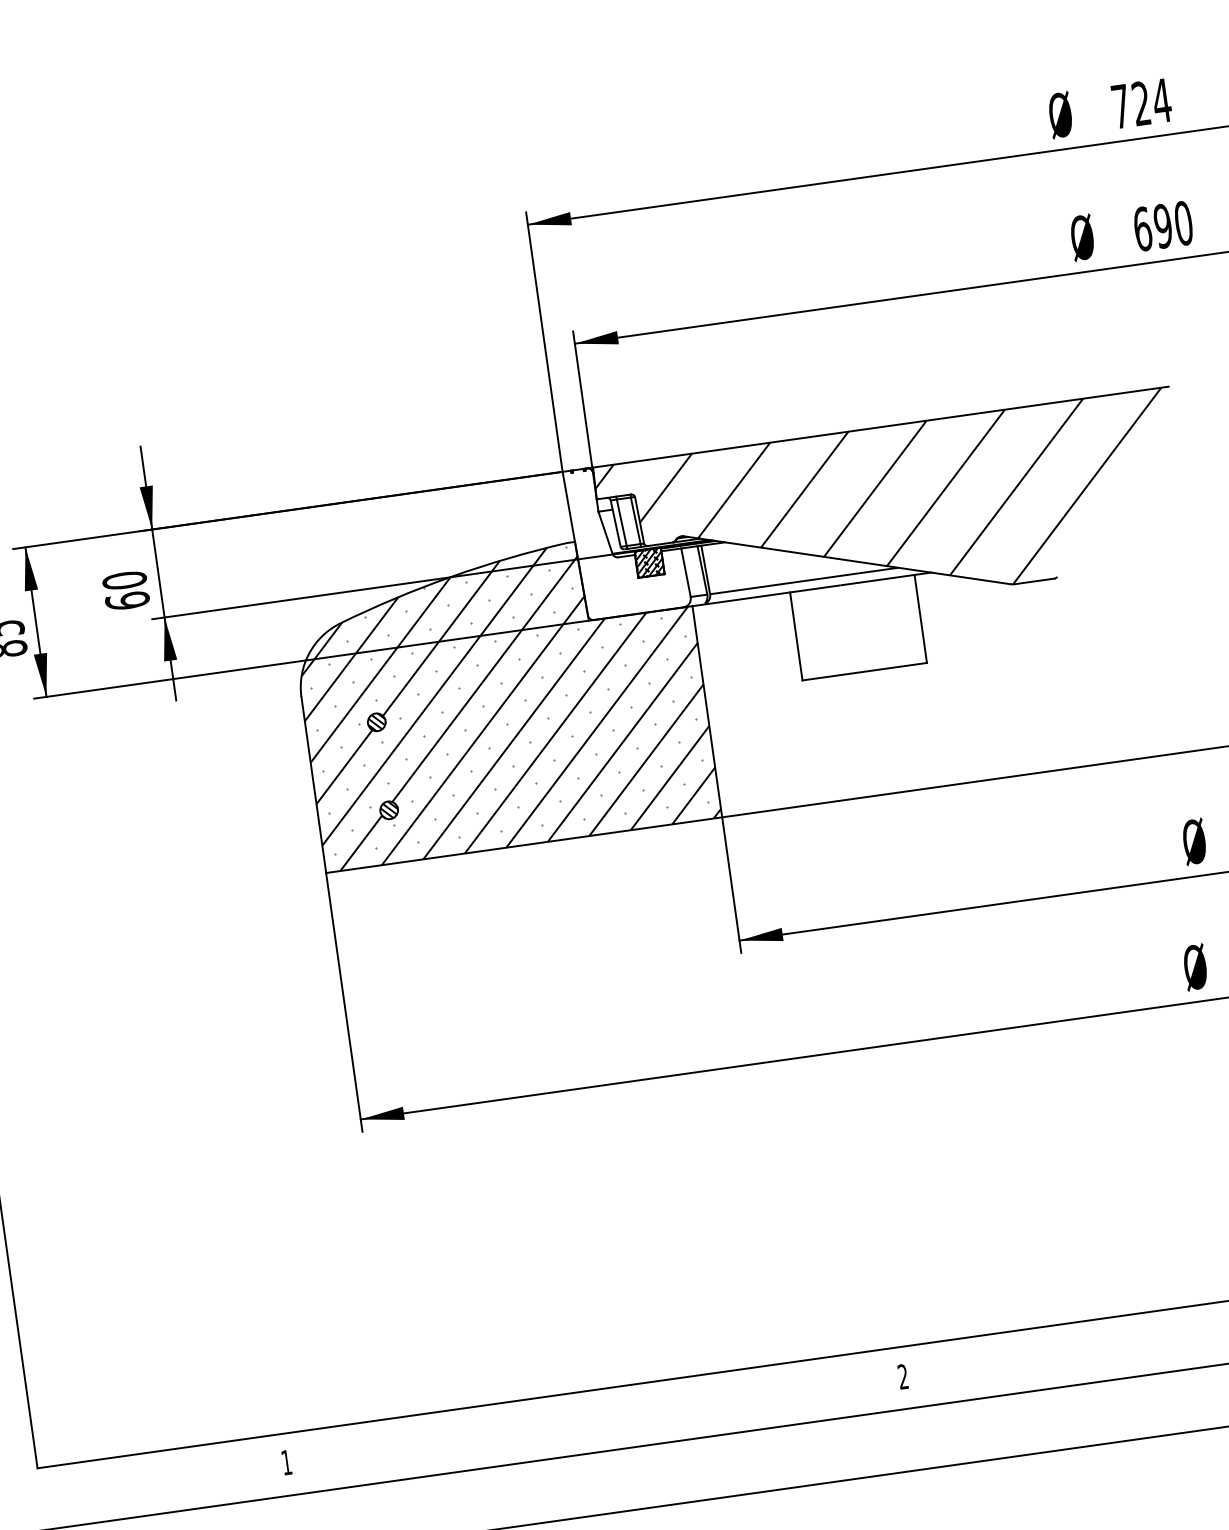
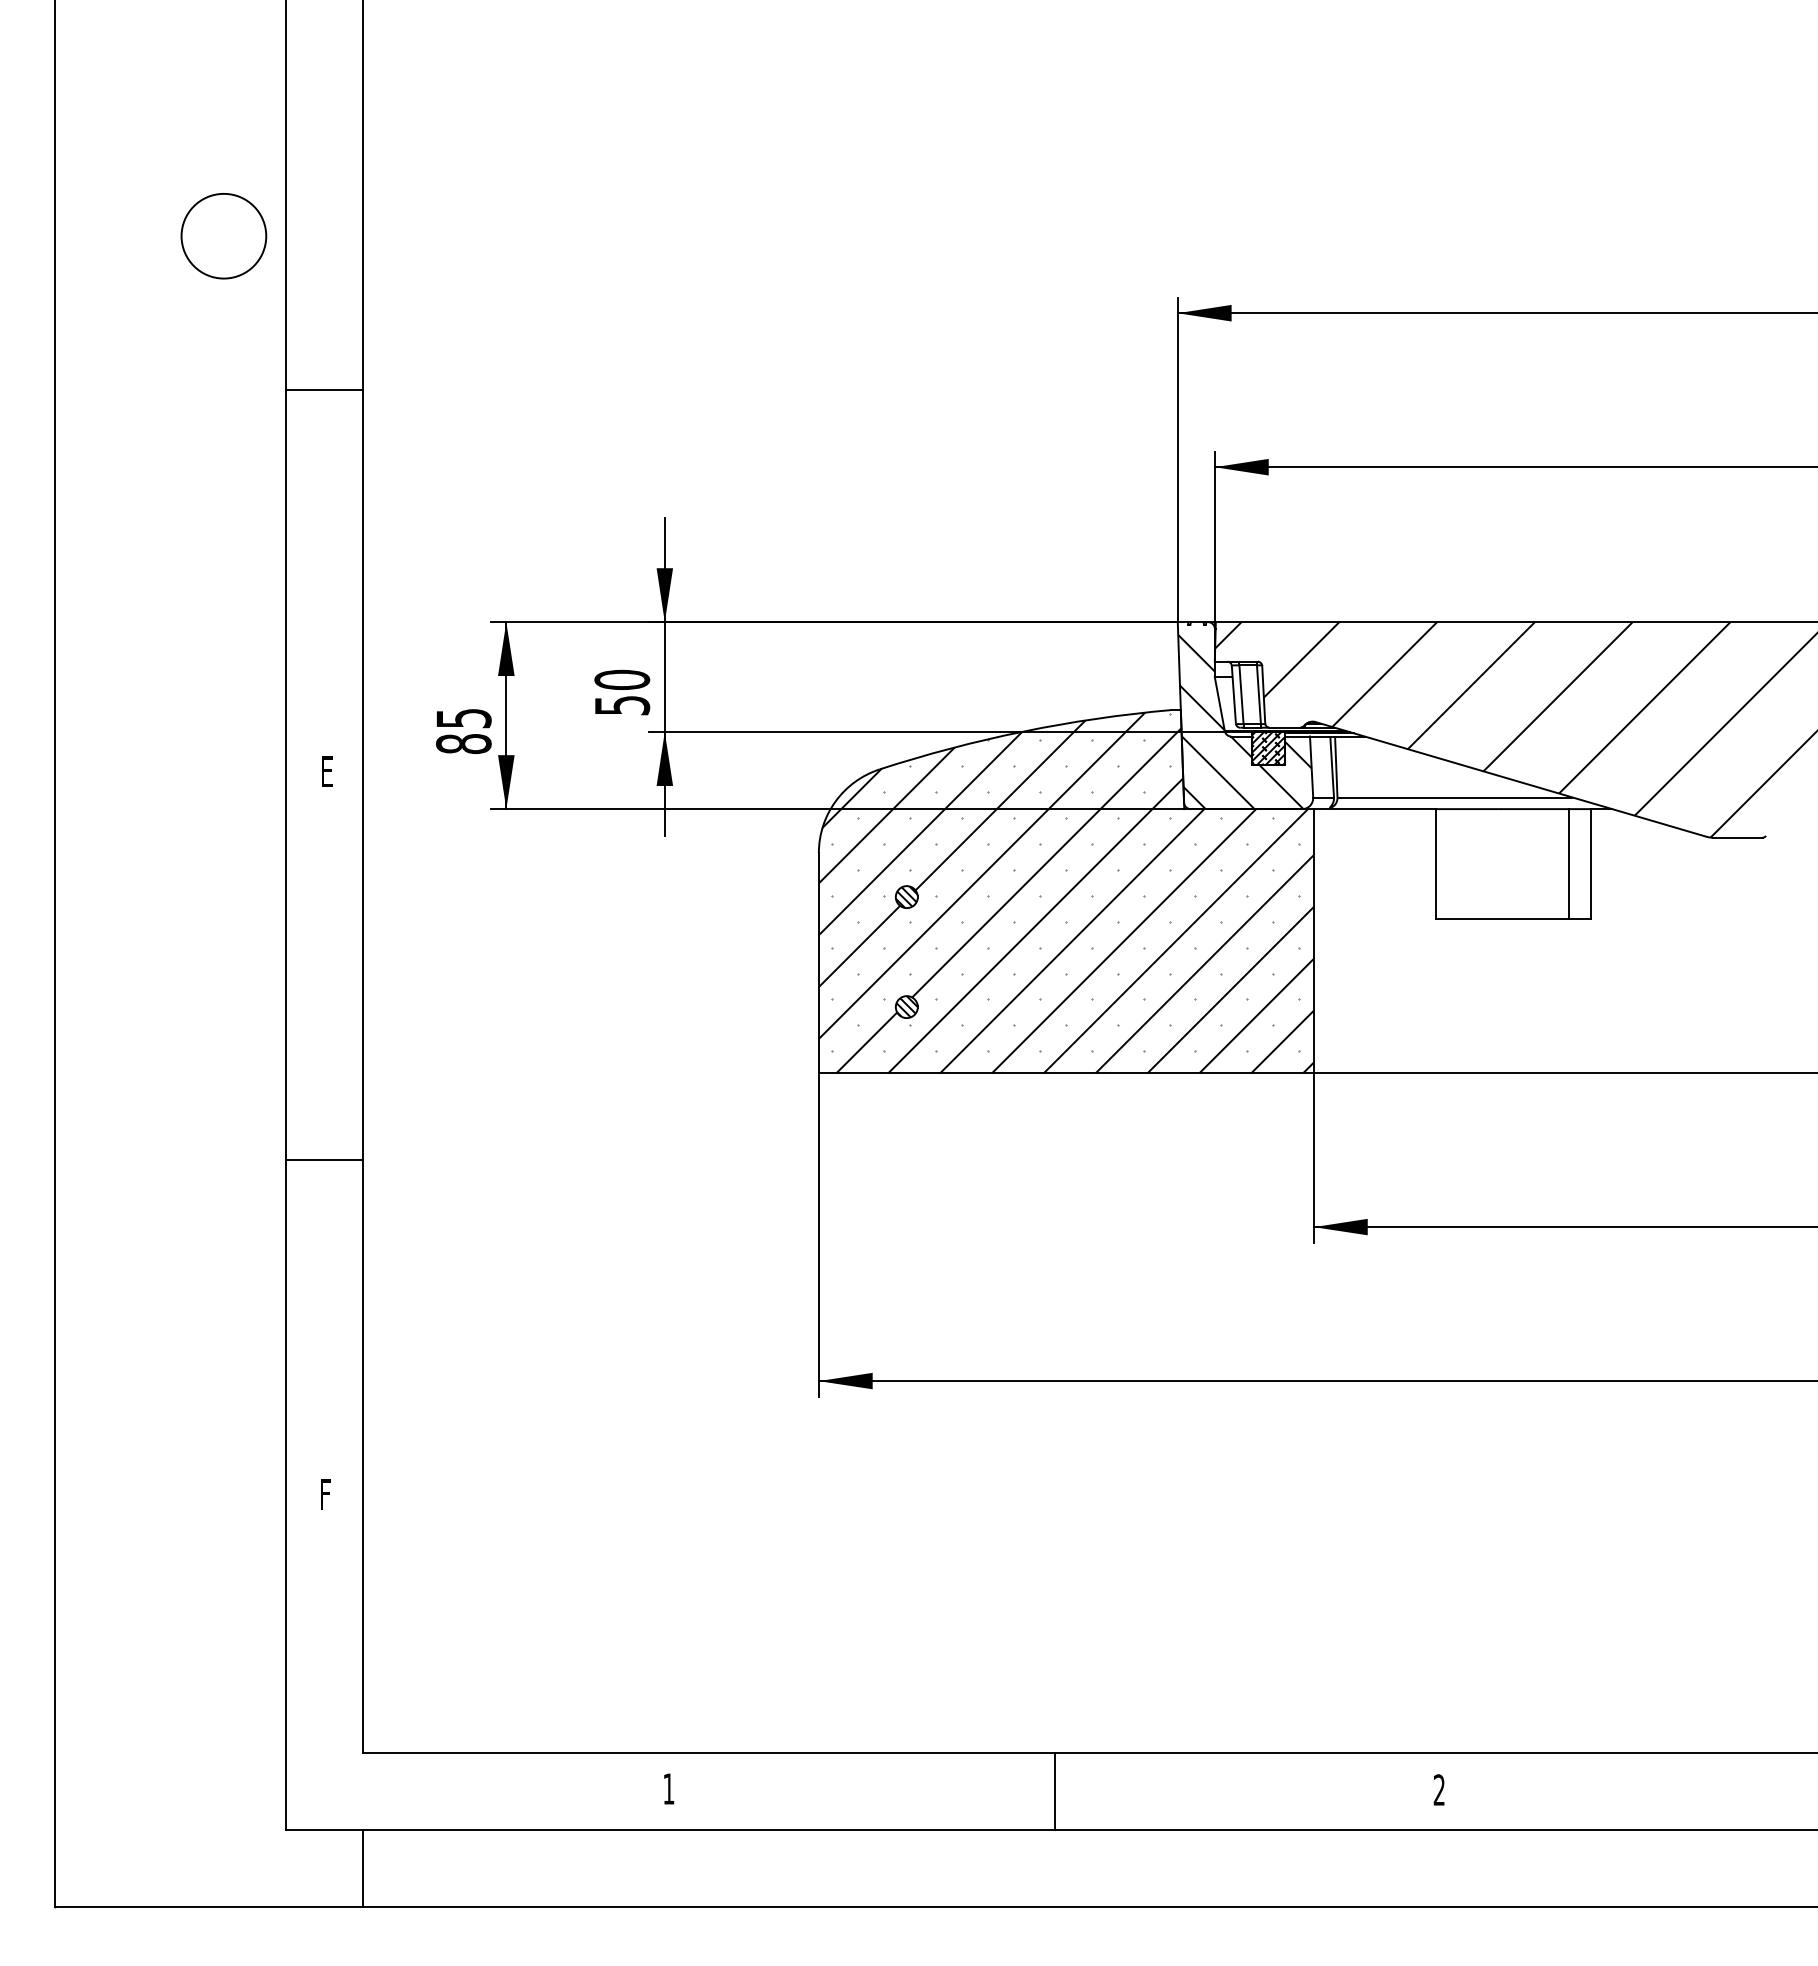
hatch: (627, 543) -> (1244, 721), added
text: (127, 600) -> (622, 705), 60 -> 50
line: (903, 621) -> (1569, 864), added
line: (596, 1421) -> (1055, 1791), added

